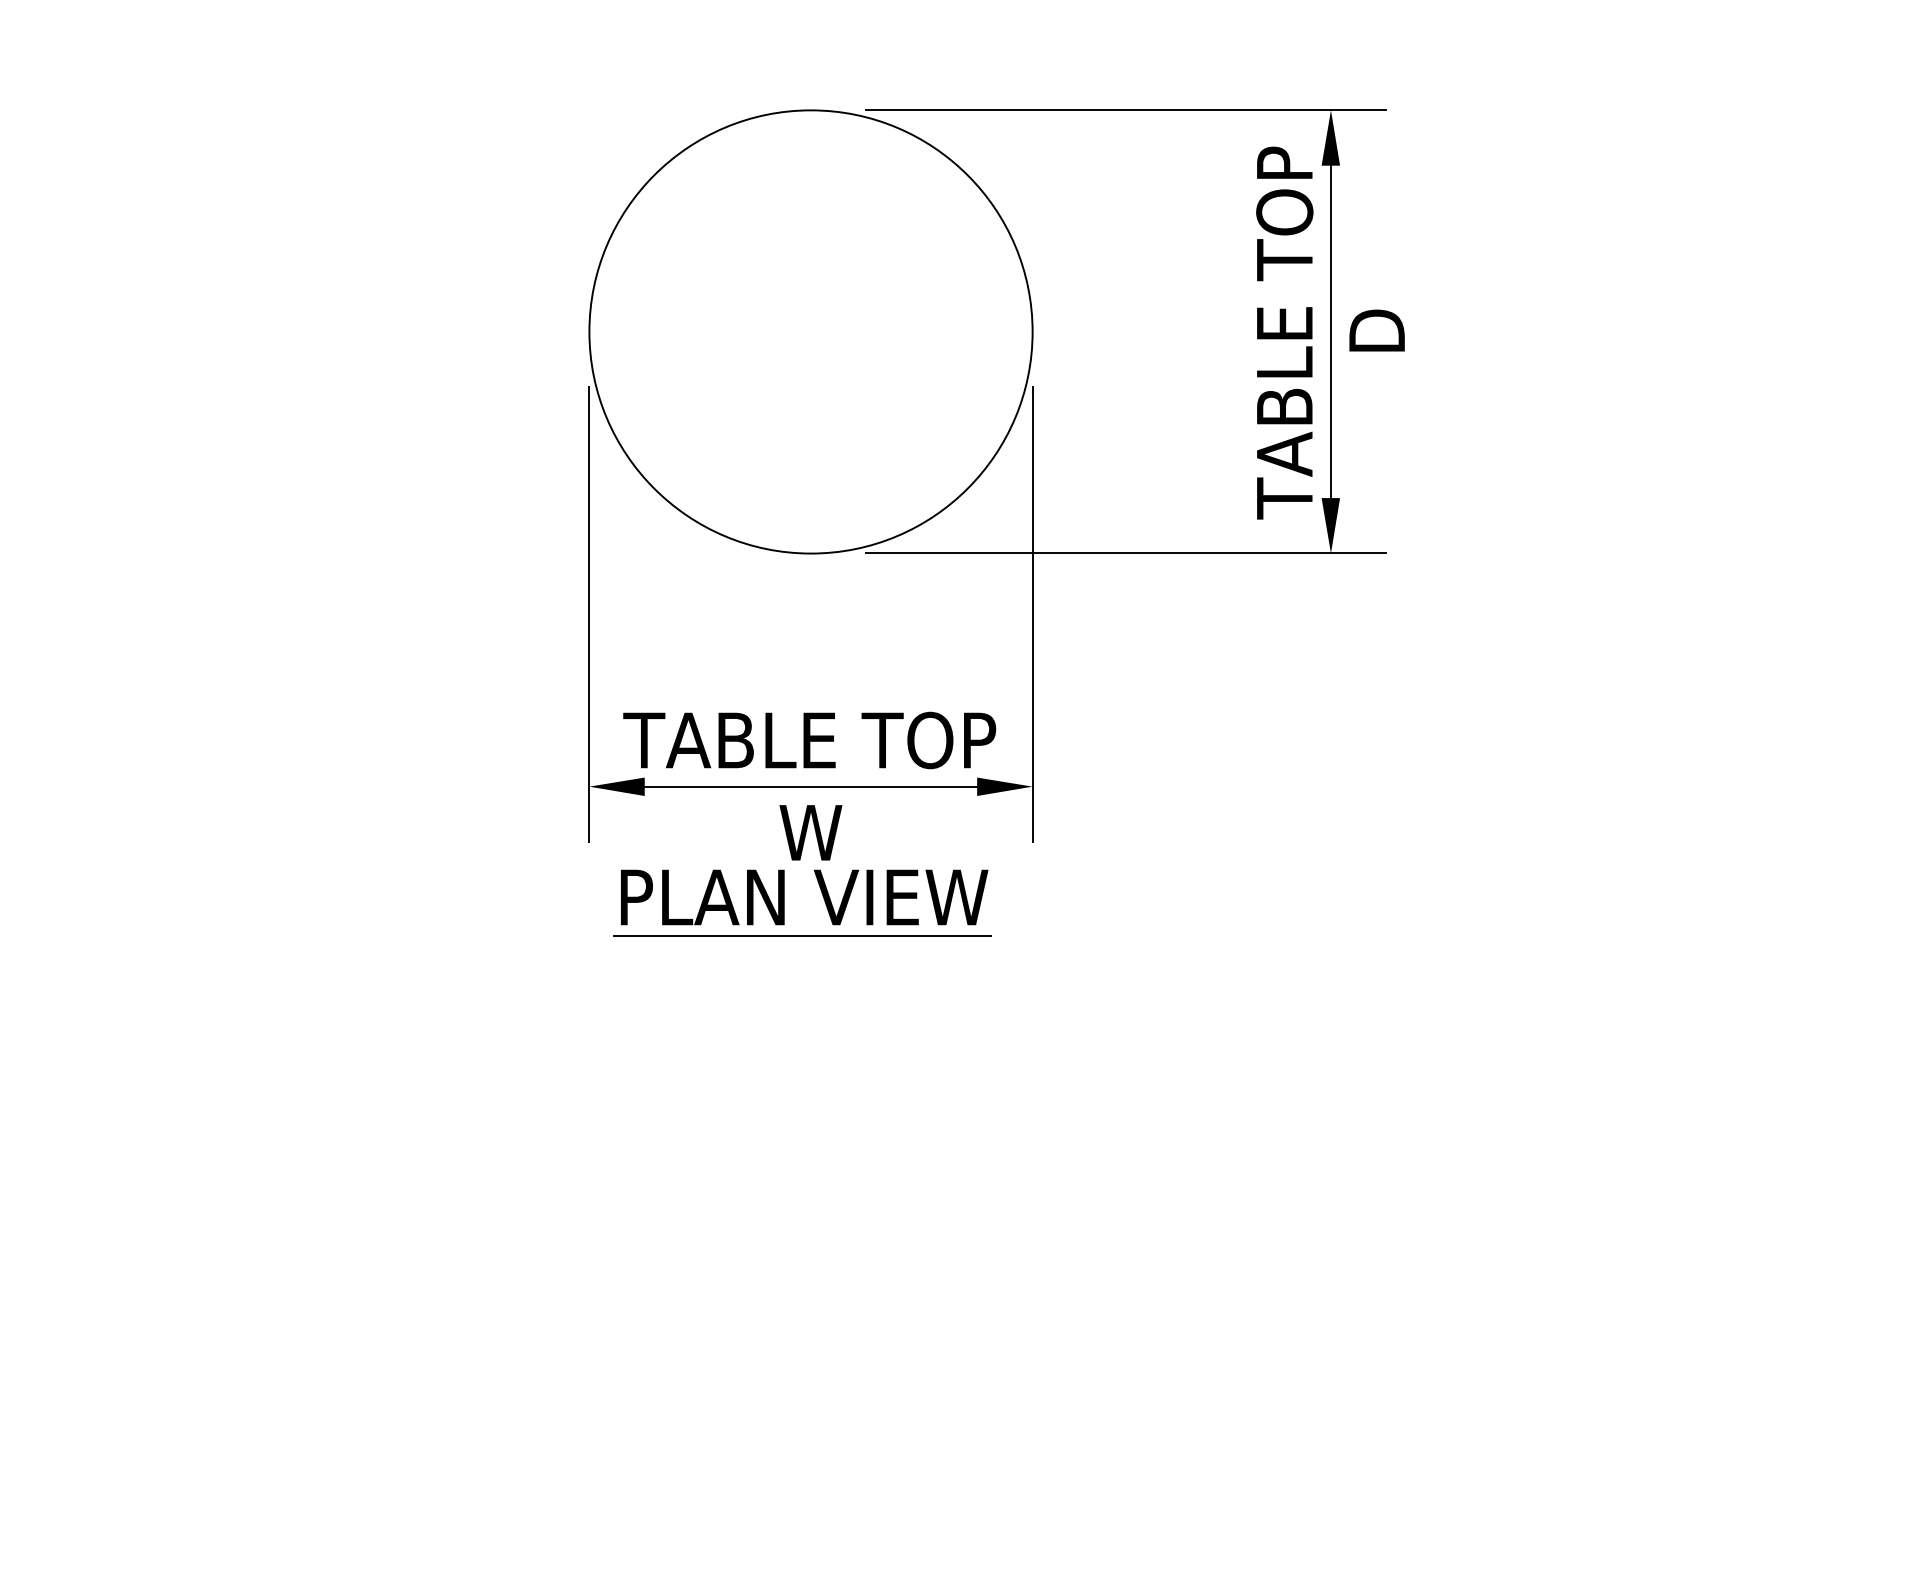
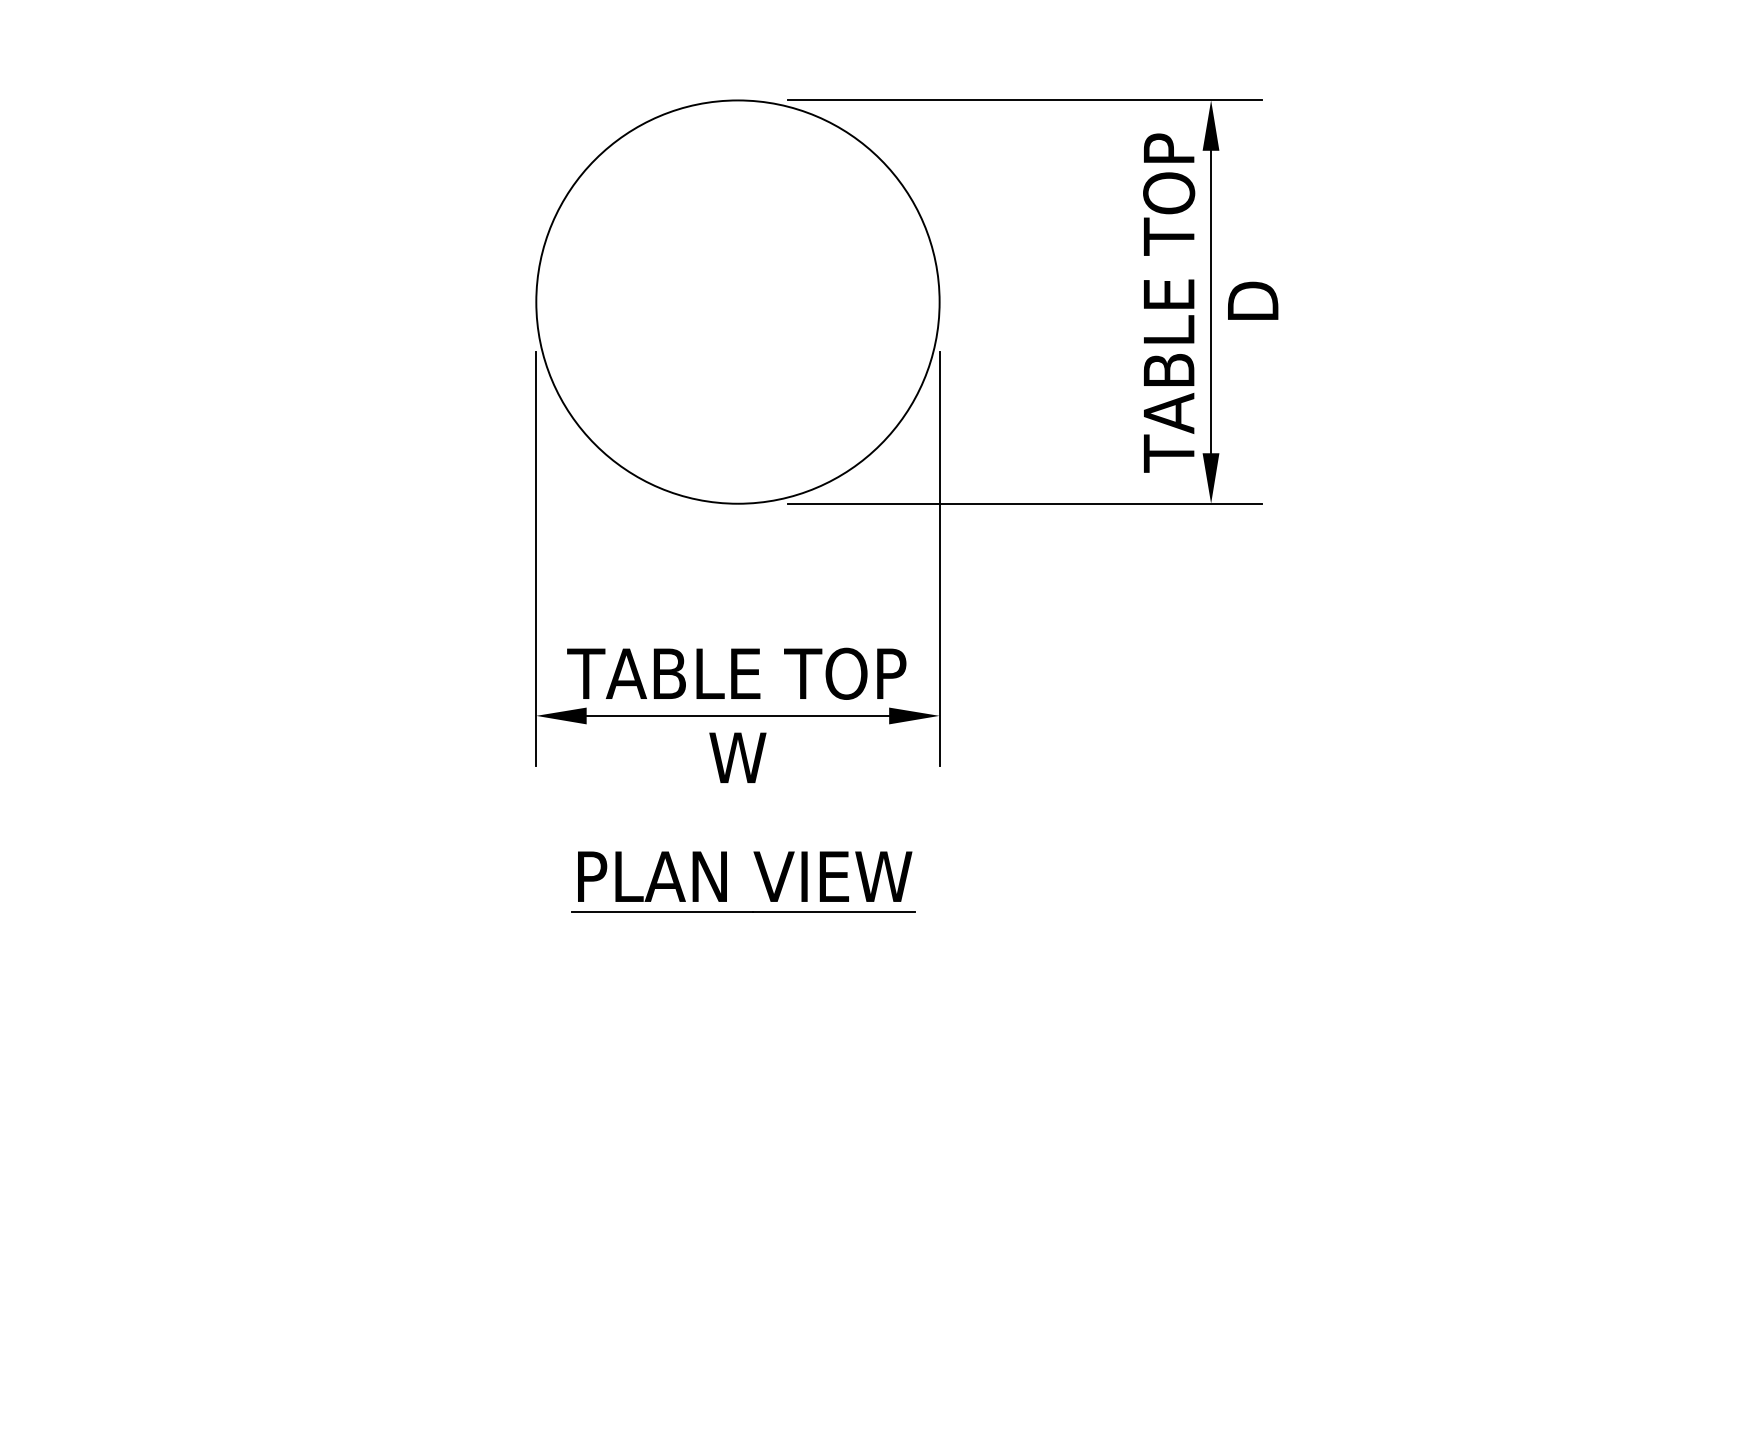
part: (784, 902) -> (726, 881), moved

